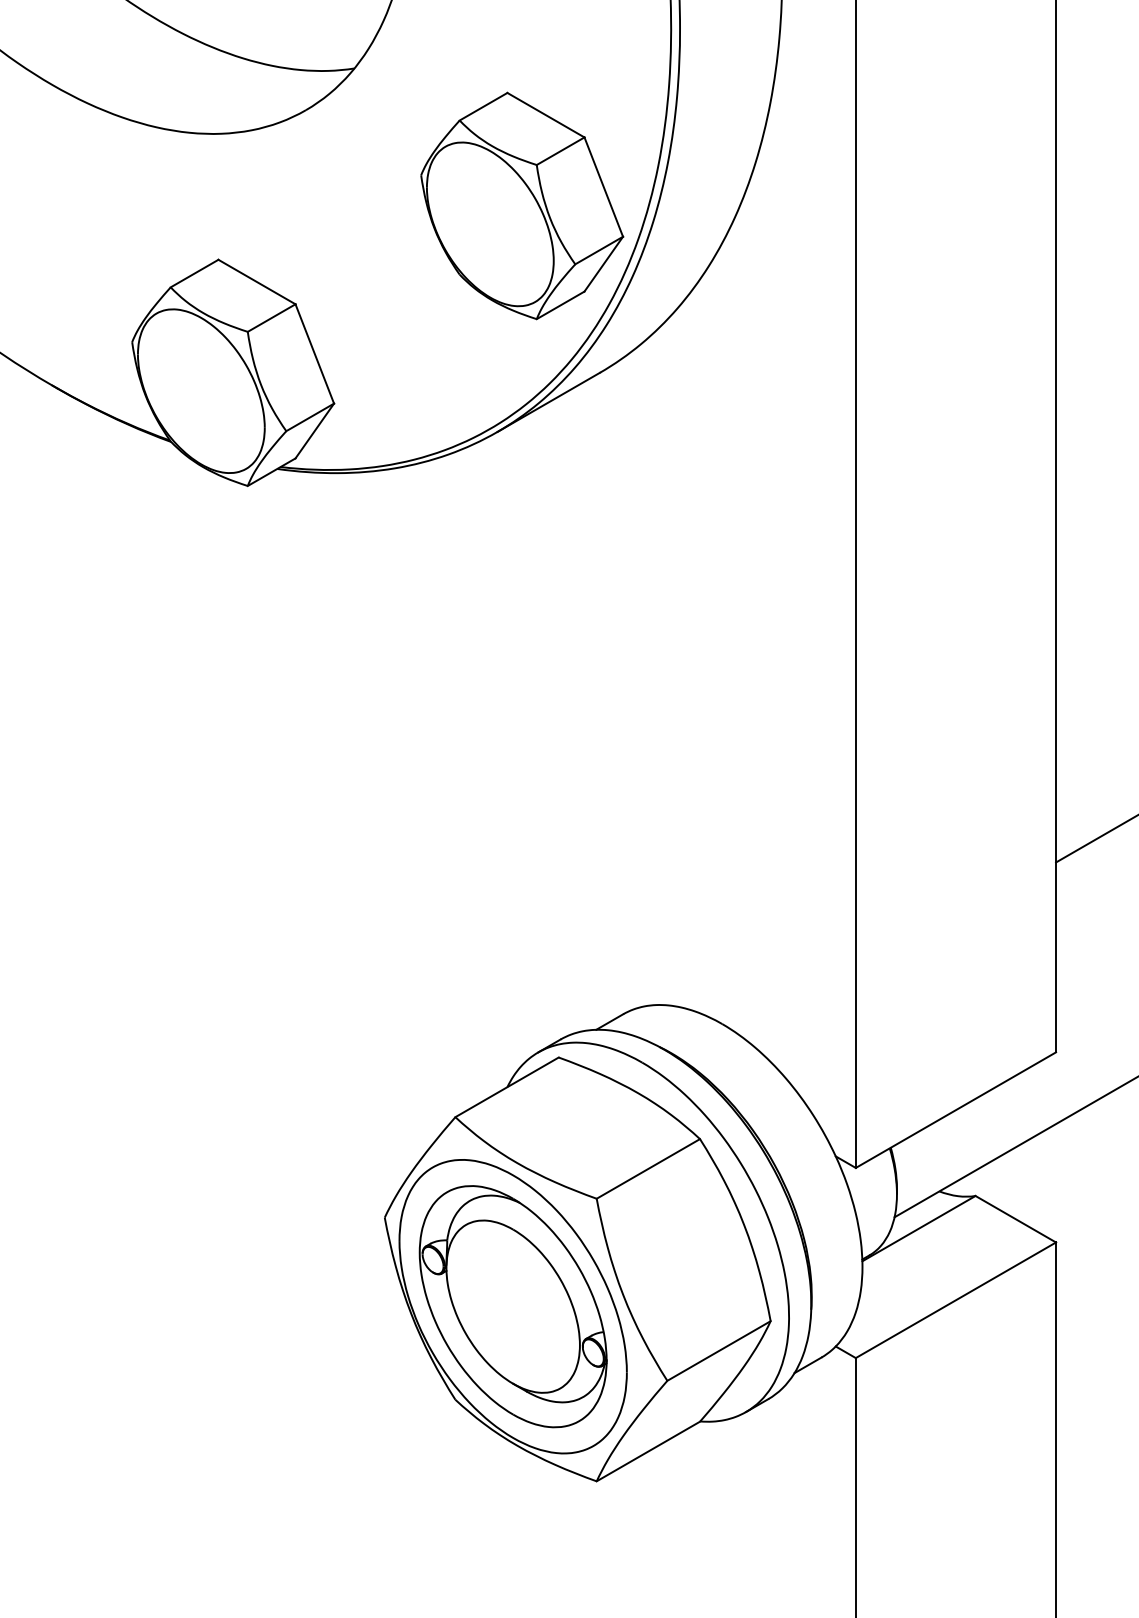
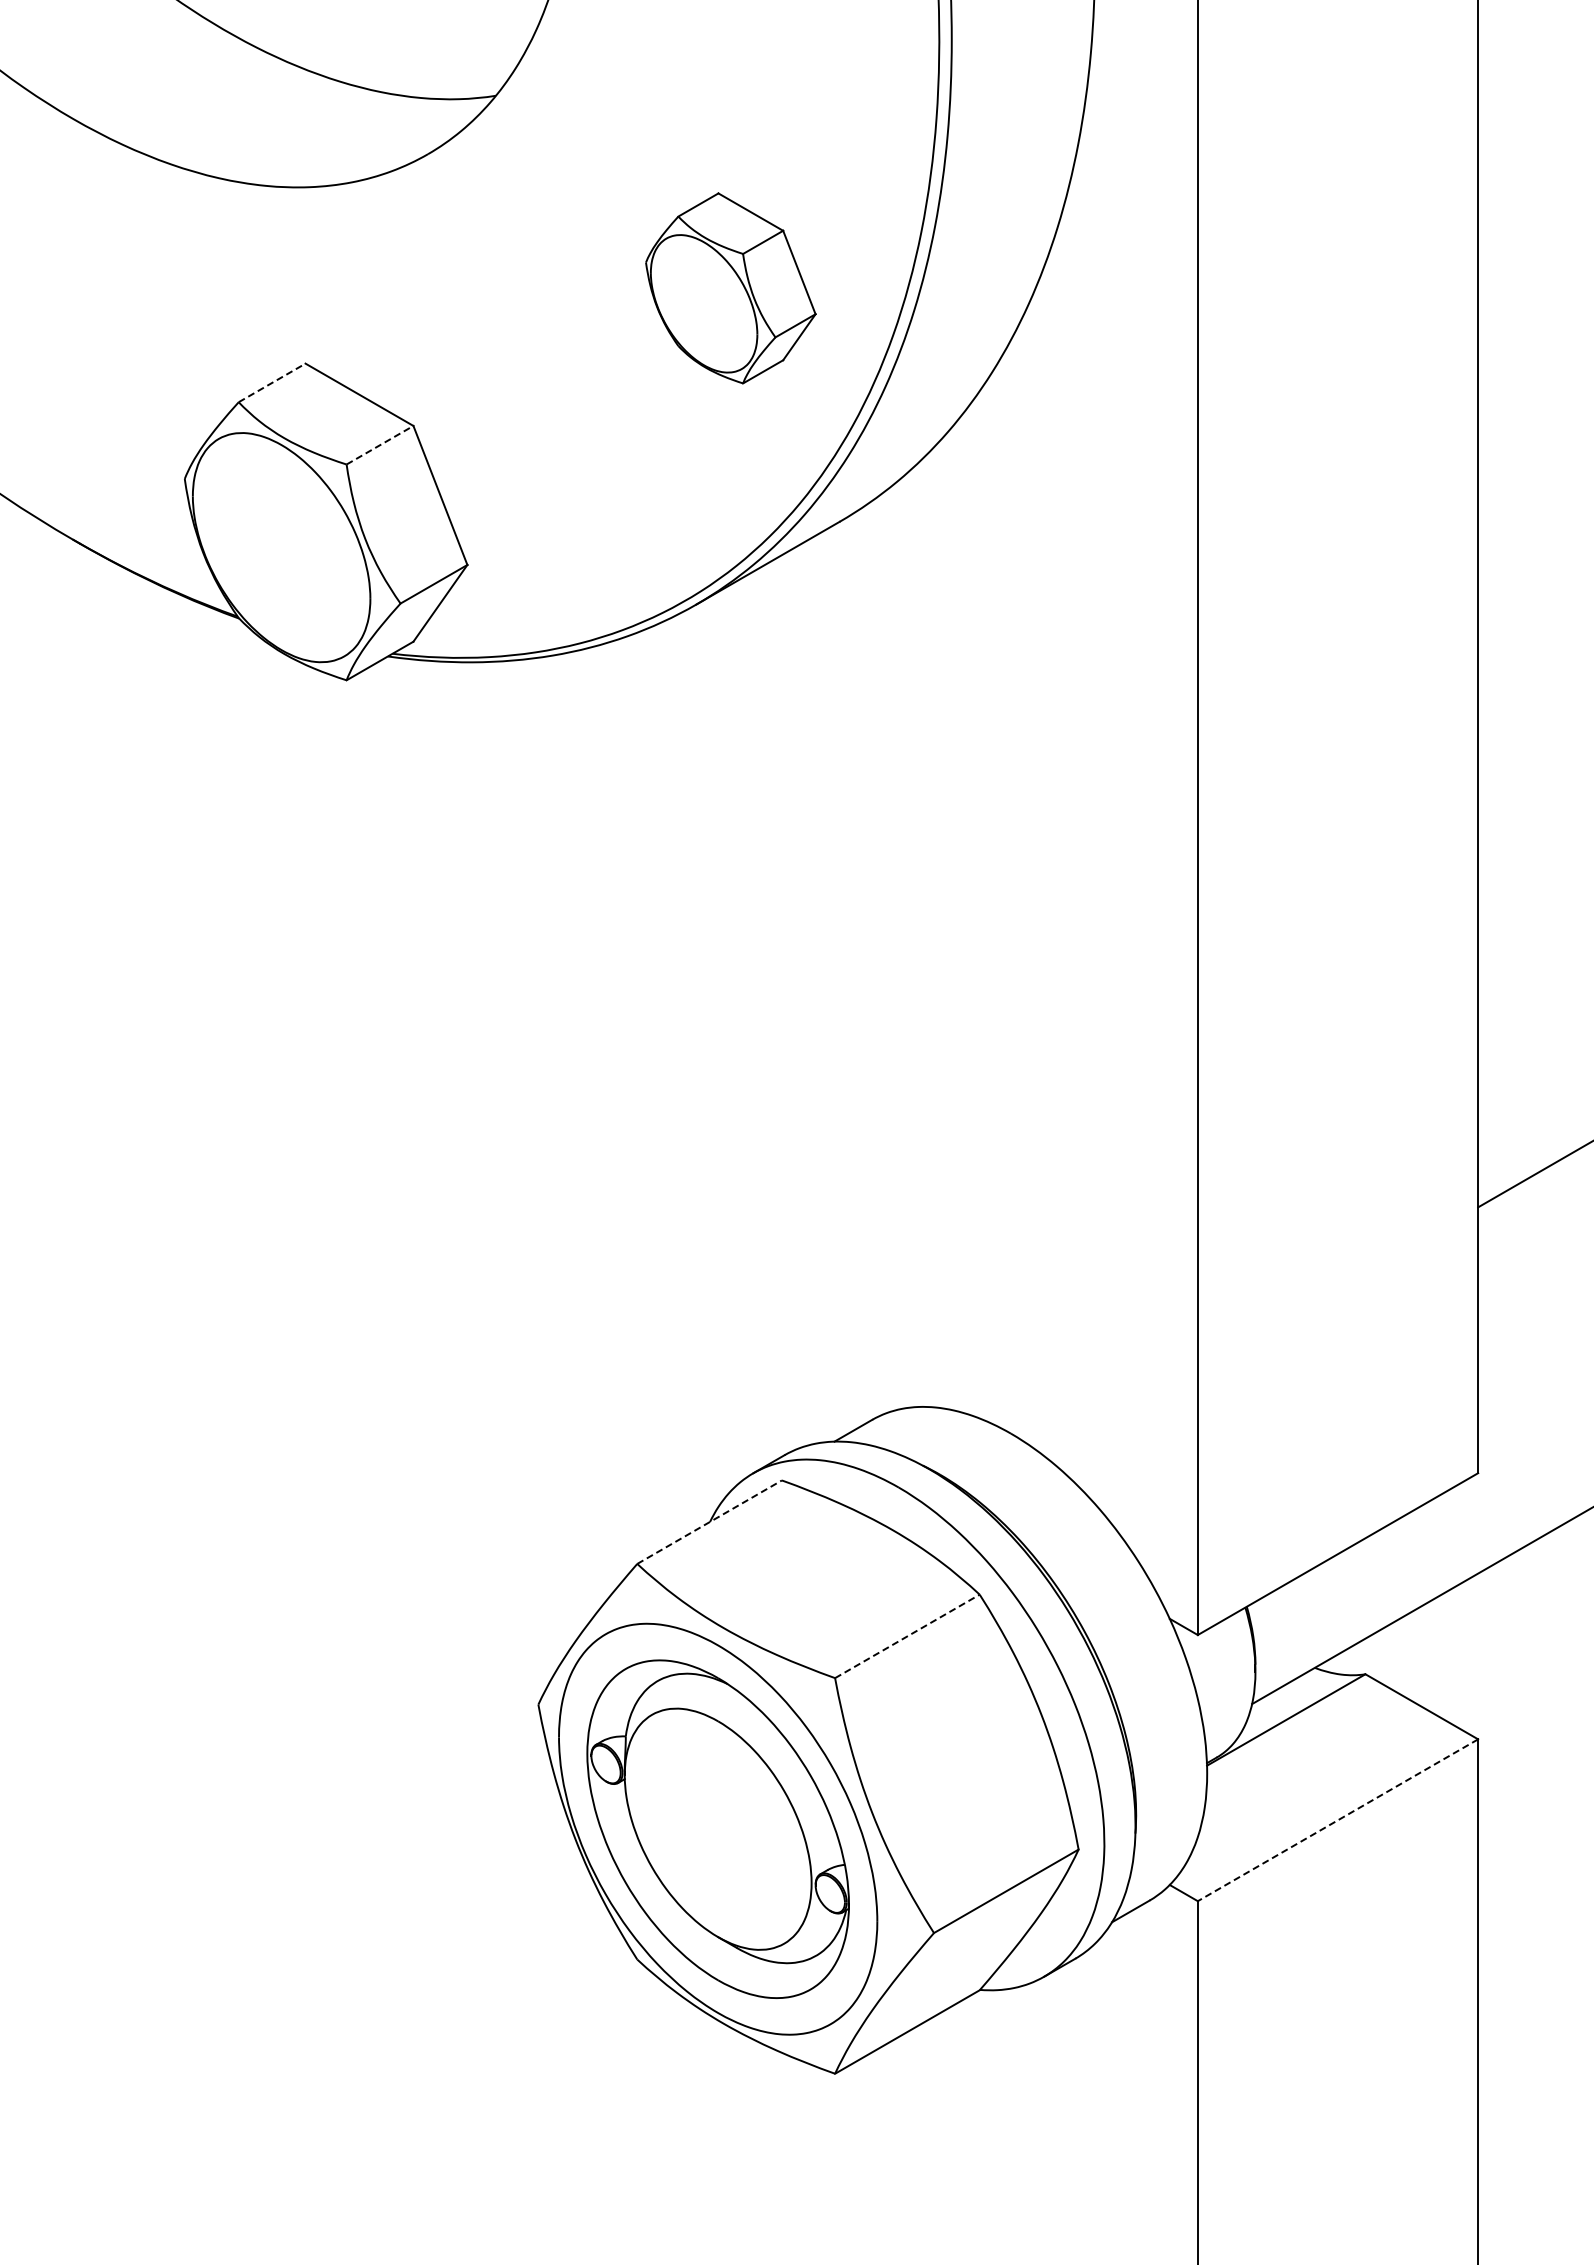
part: (521, 206) -> (730, 288), size x0.6
line: (194, 273) -> (272, 382), solid -> dashed
line: (271, 318) -> (380, 445), solid -> dashed
line: (507, 1086) -> (710, 1521), solid -> dashed
line: (648, 1169) -> (907, 1636), solid -> dashed
line: (956, 1300) -> (1338, 1820), solid -> dashed

